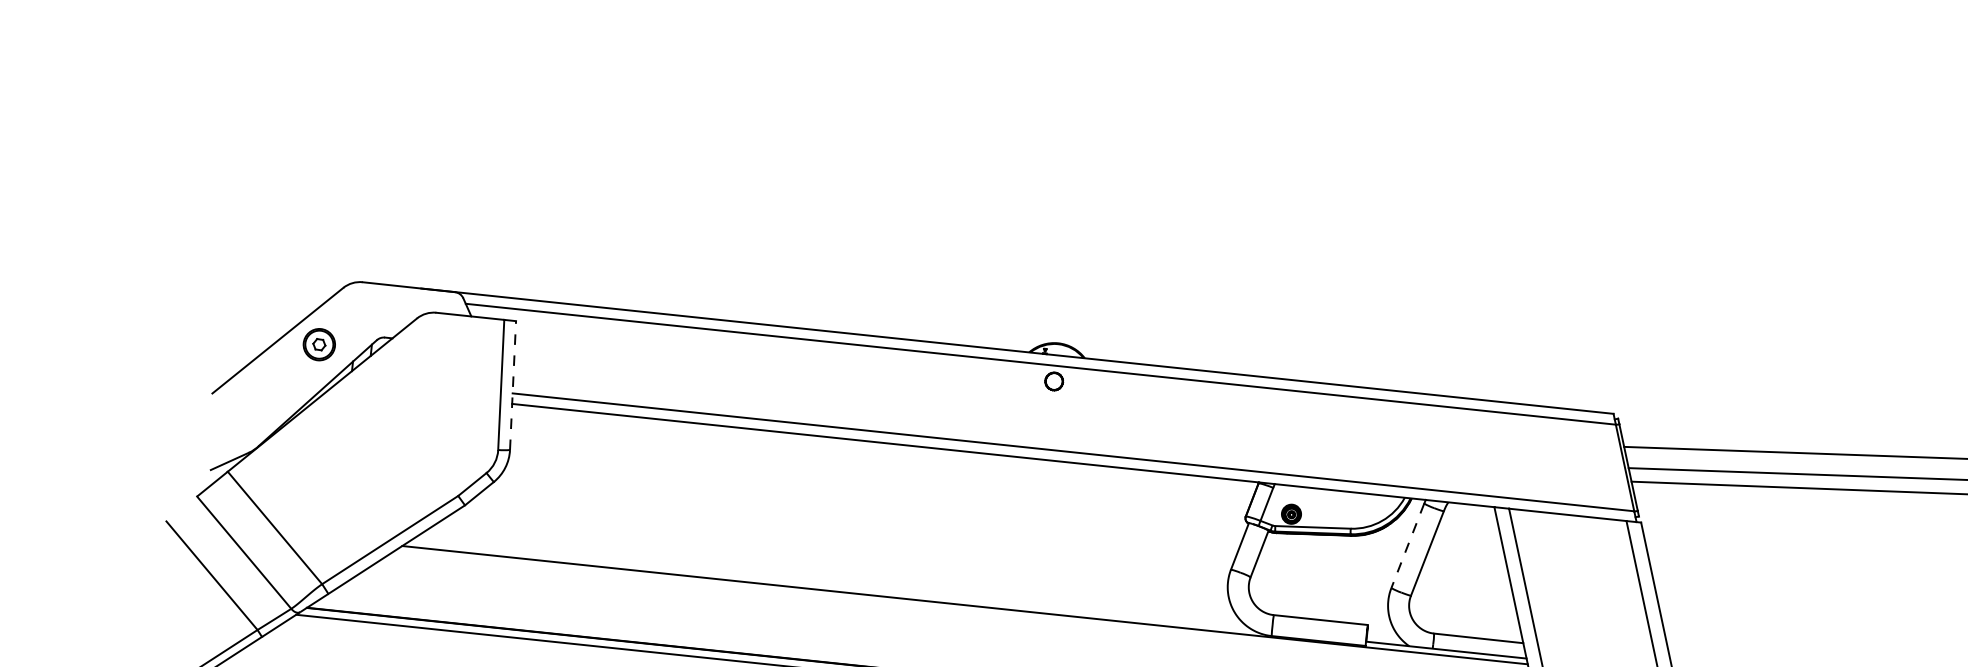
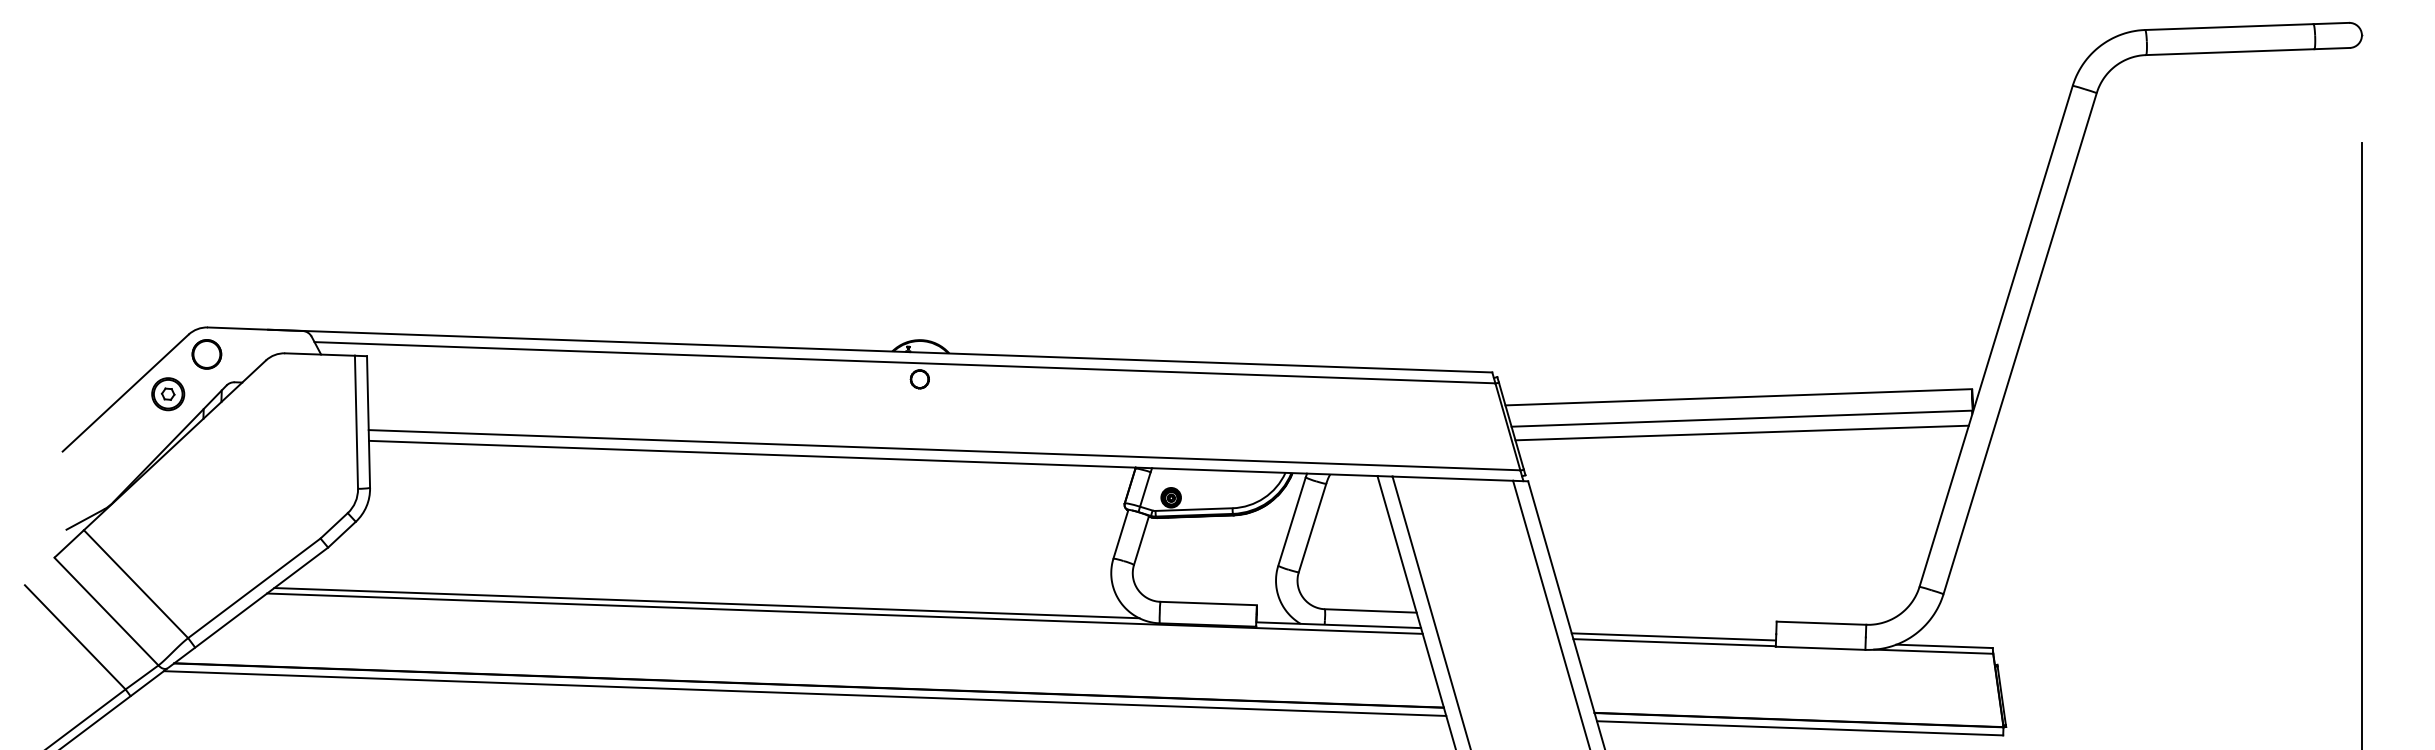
part: (359, 308) -> (206, 354), added
line: (512, 385) -> (368, 422), dashed -> solid
line: (1407, 546) -> (1291, 522), dashed -> solid
line: (830, 585) -> (706, 603), added

